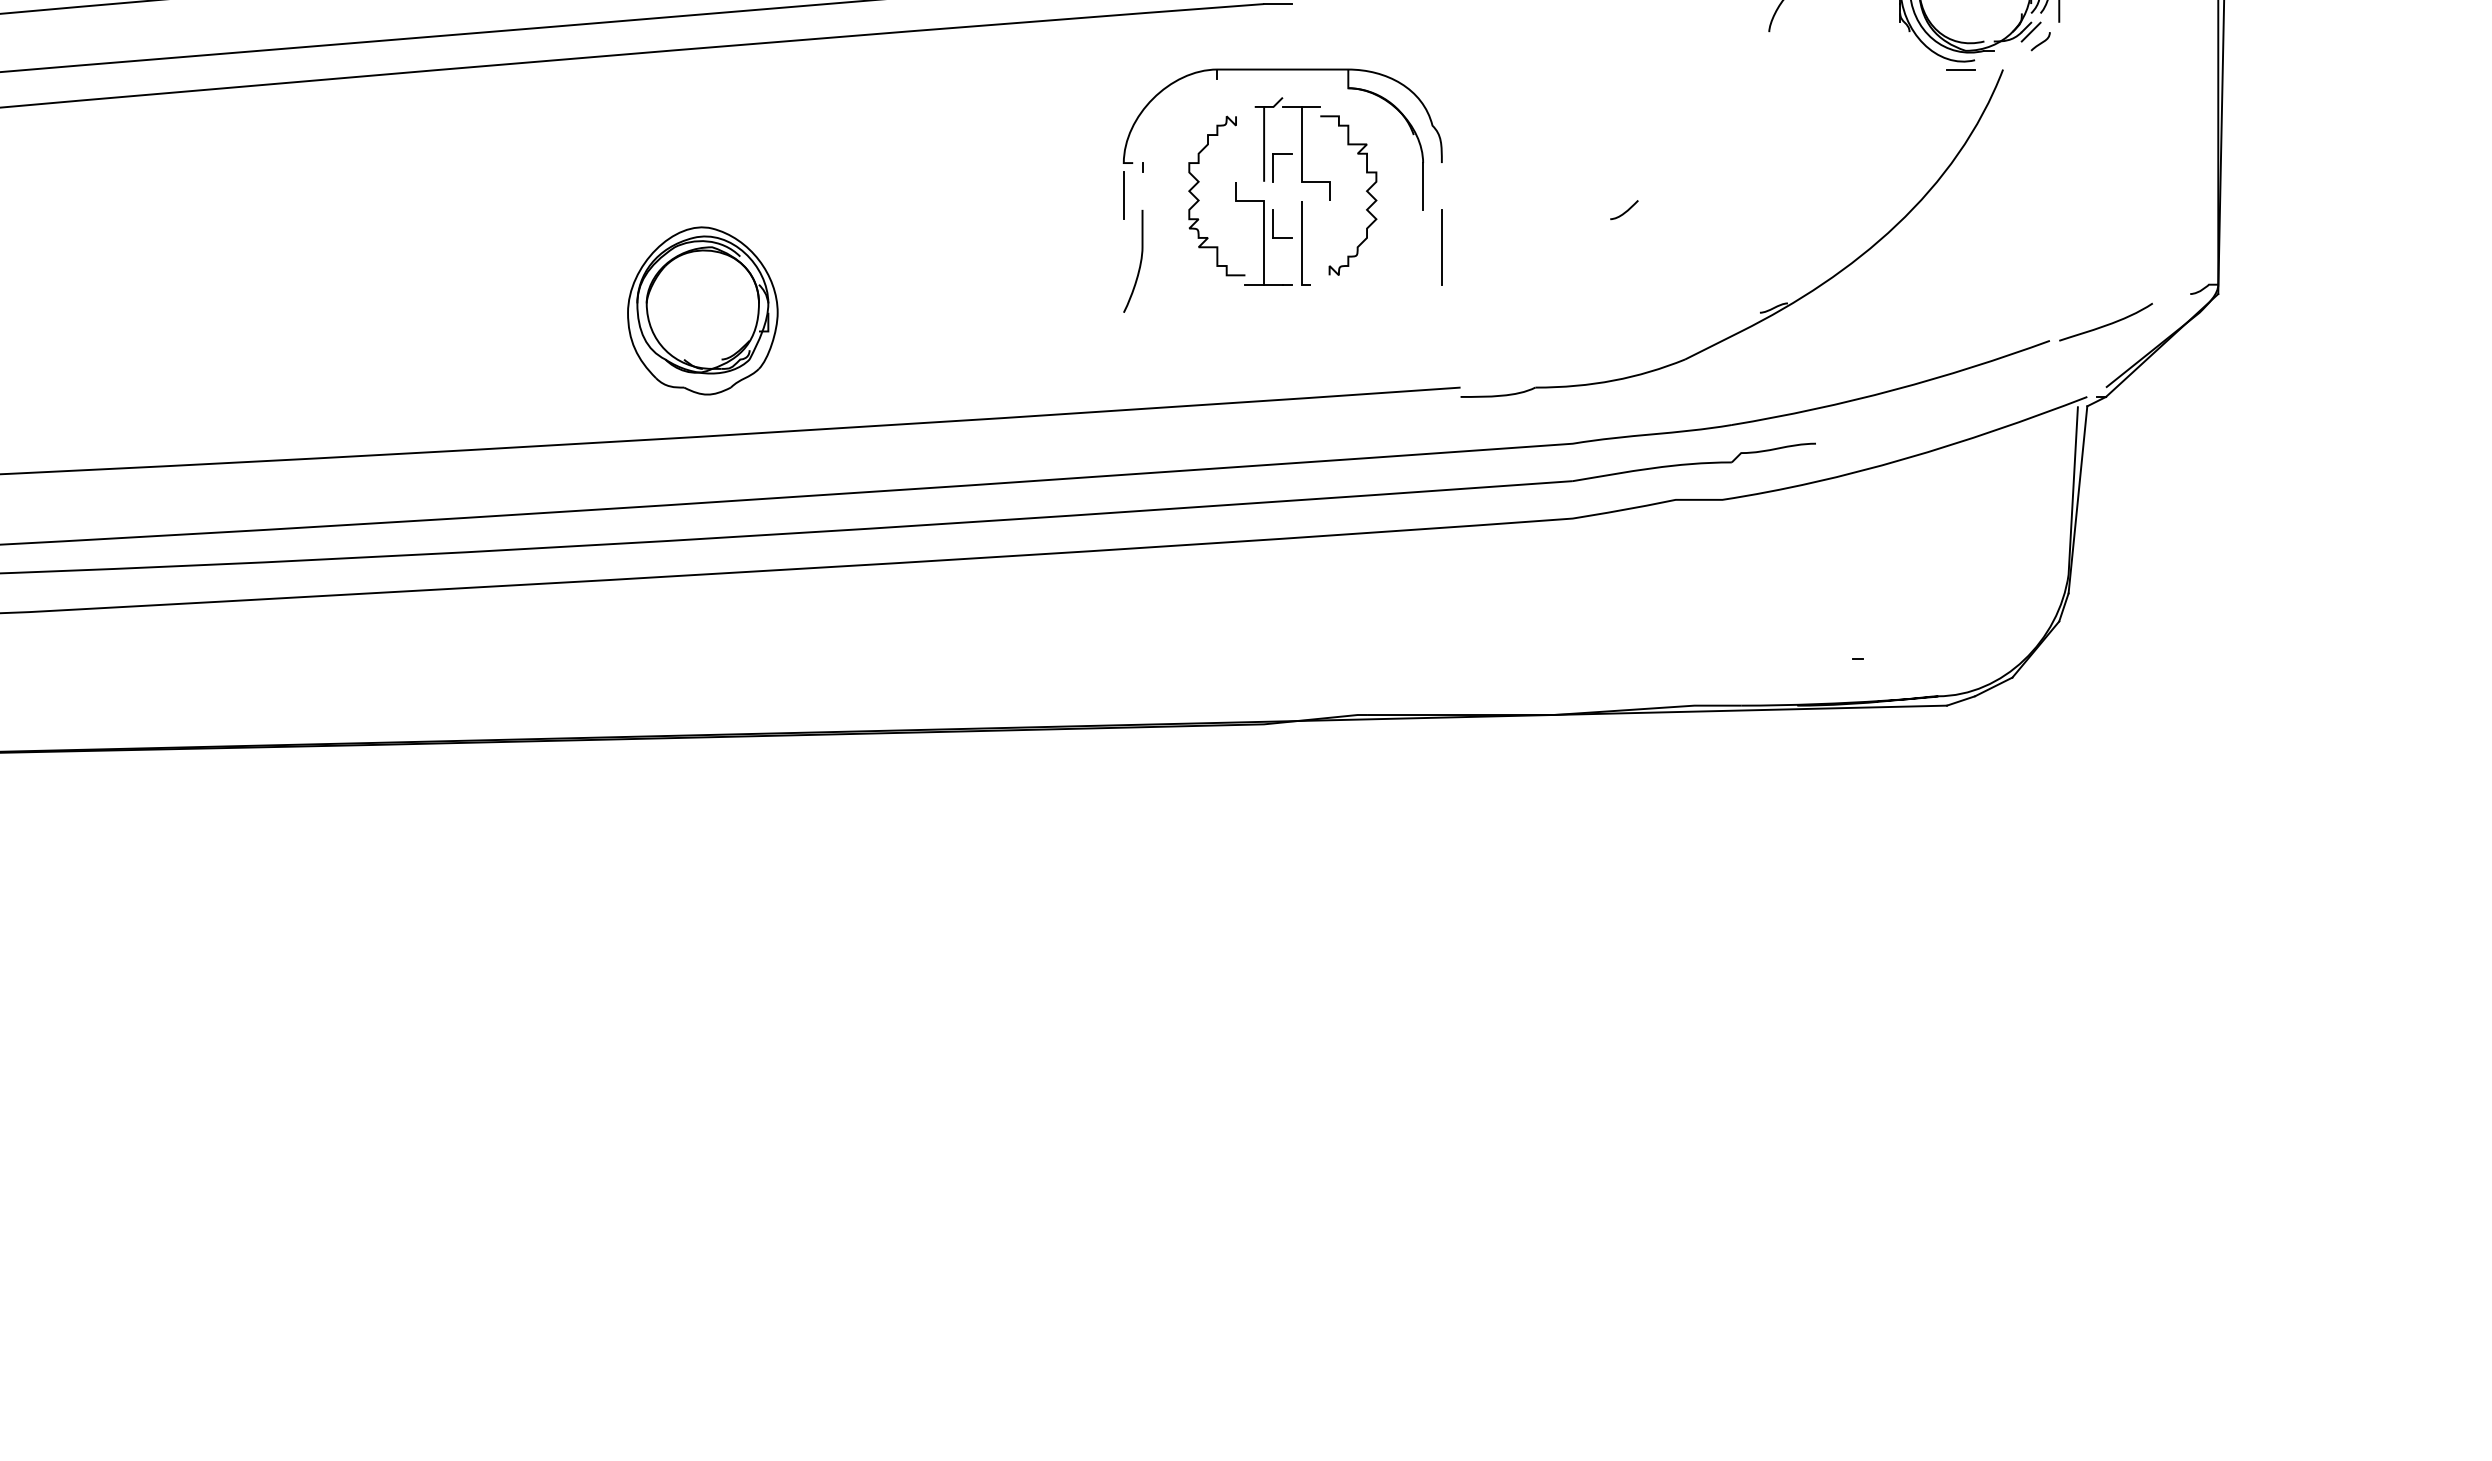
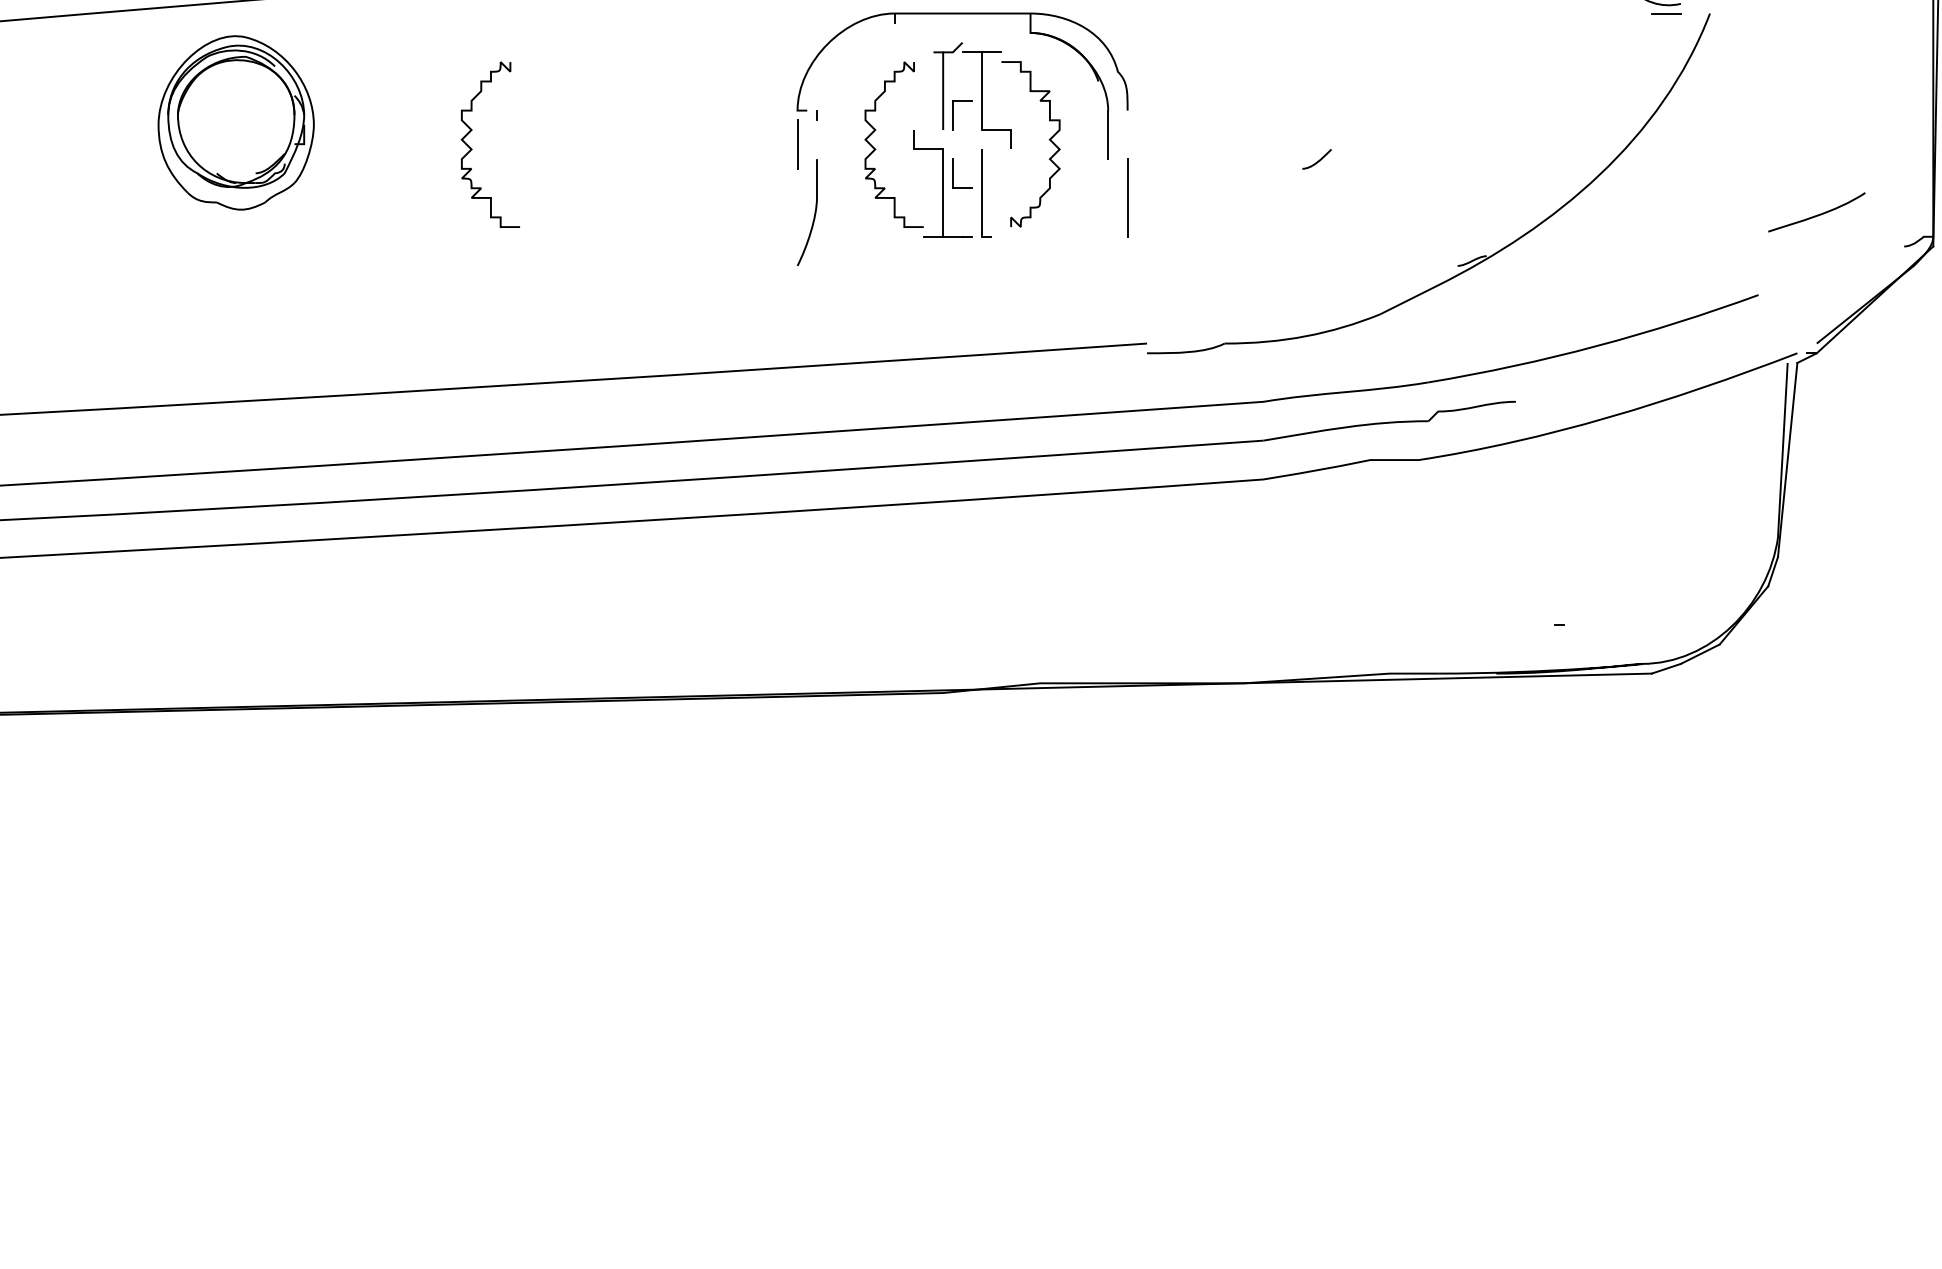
curve: (810, 199) -> (472, 148), added
part: (702, 310) -> (235, 122), moved
curve: (2105, 324) -> (1816, 214), moved

